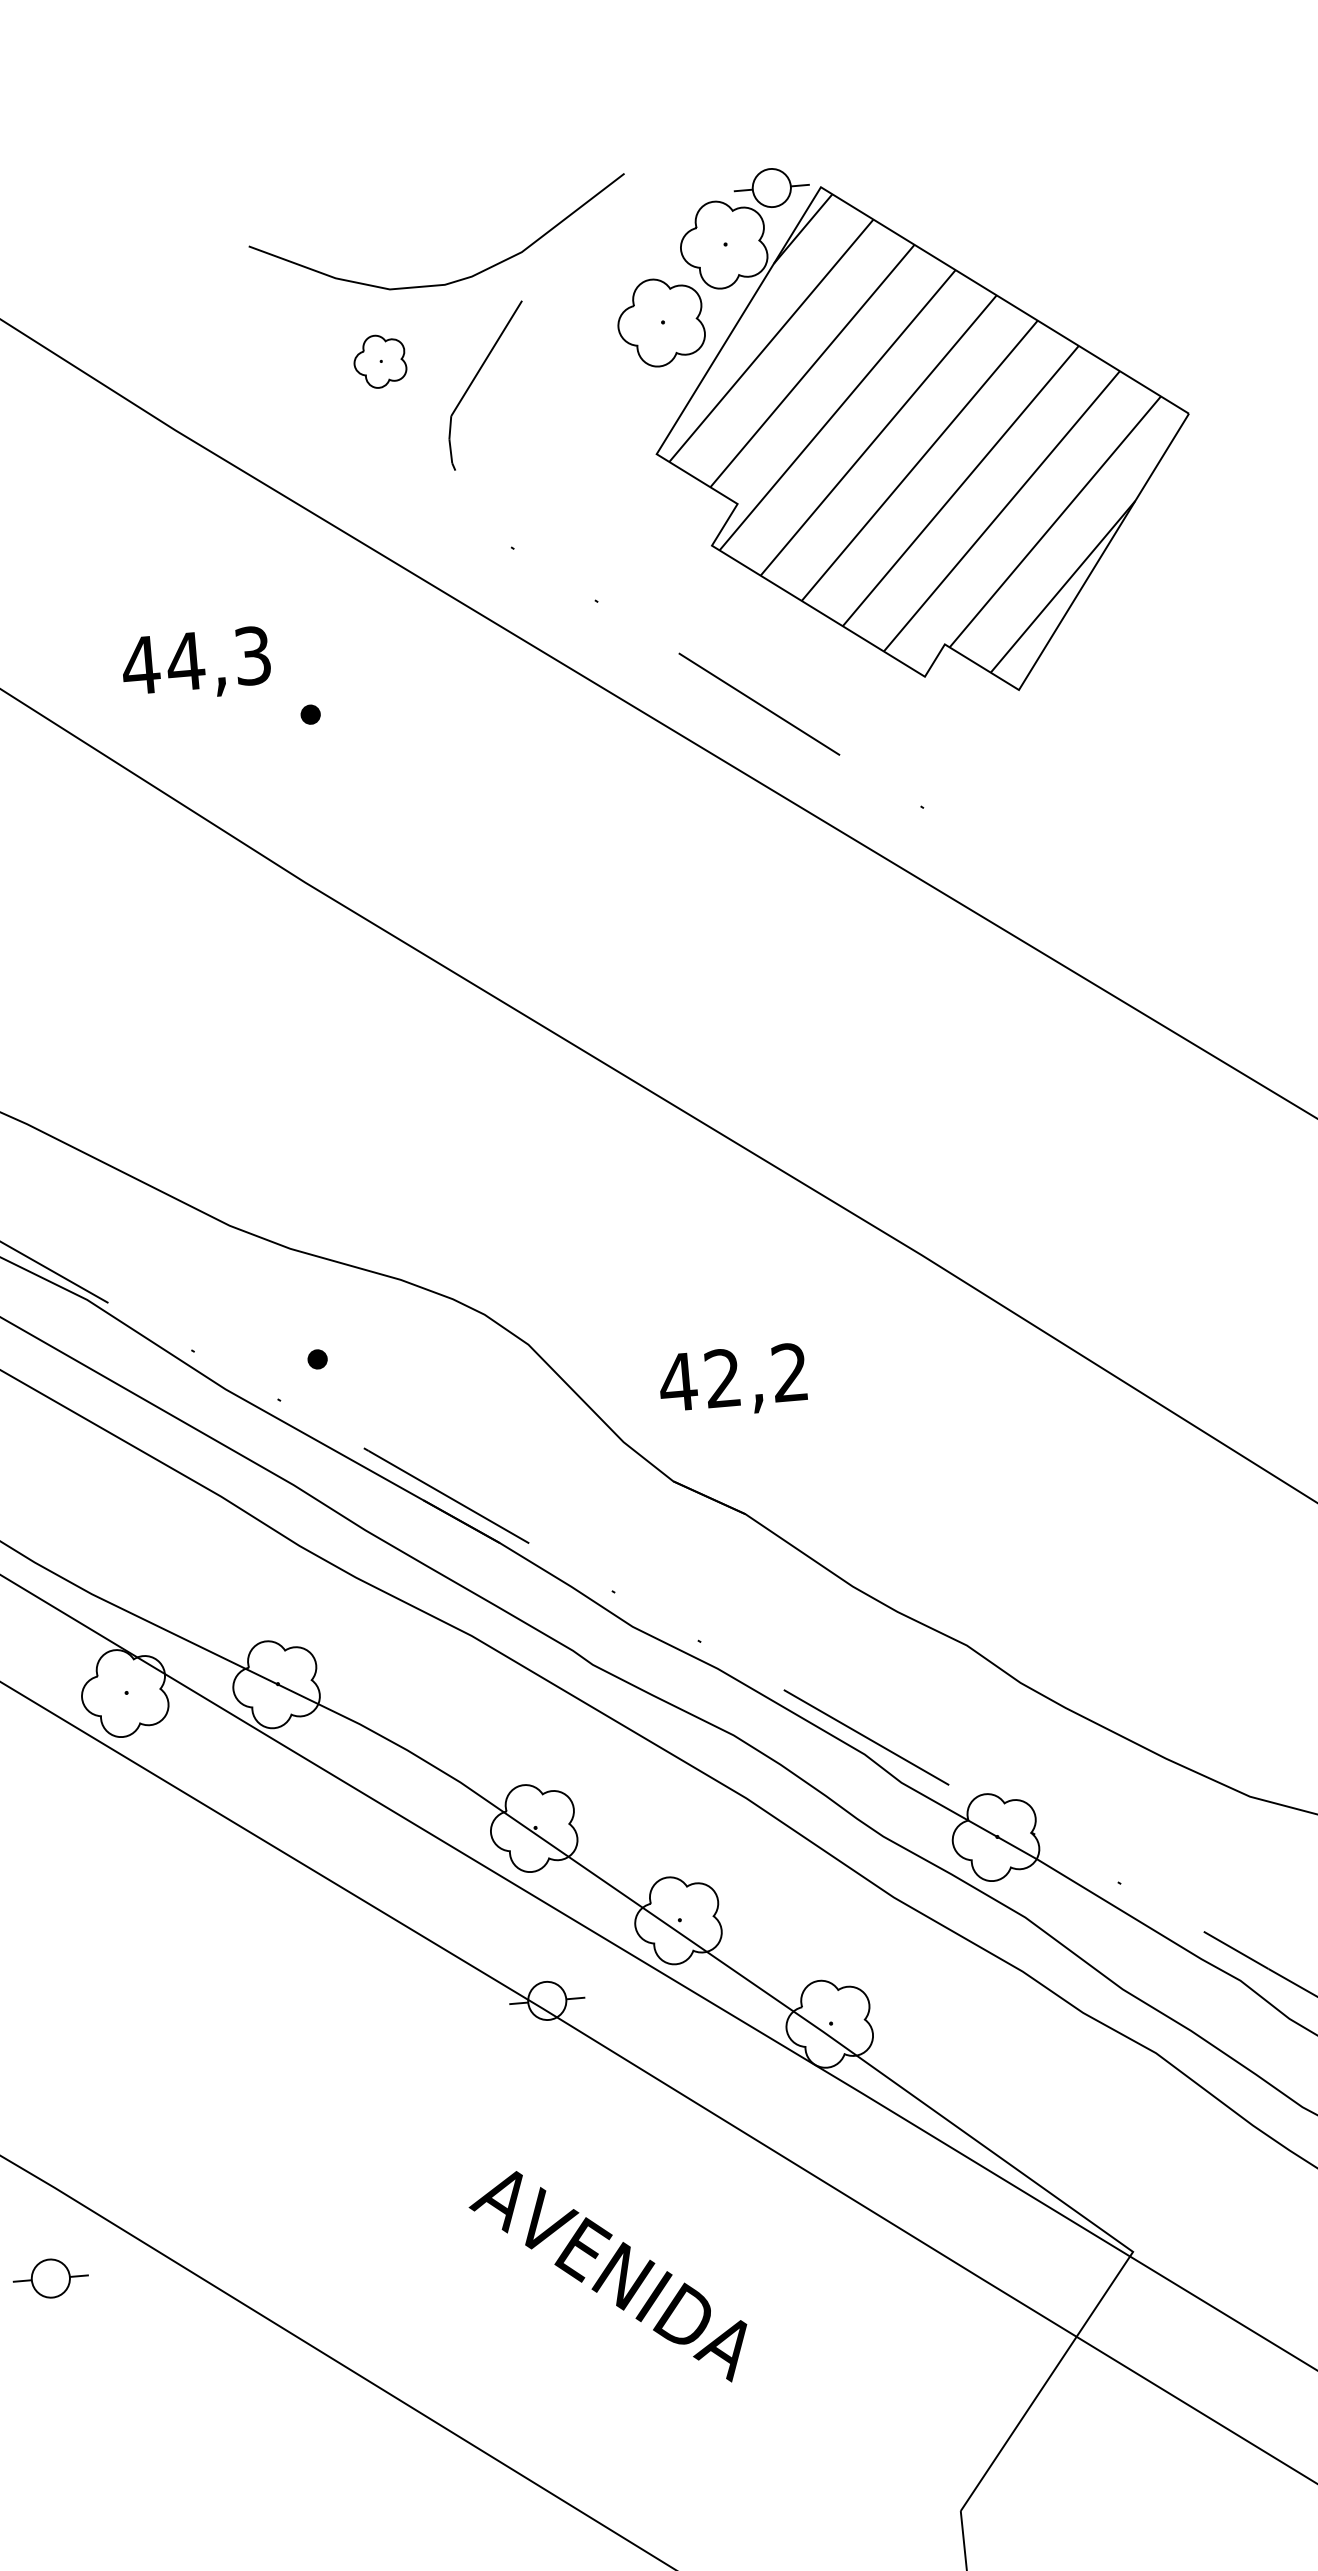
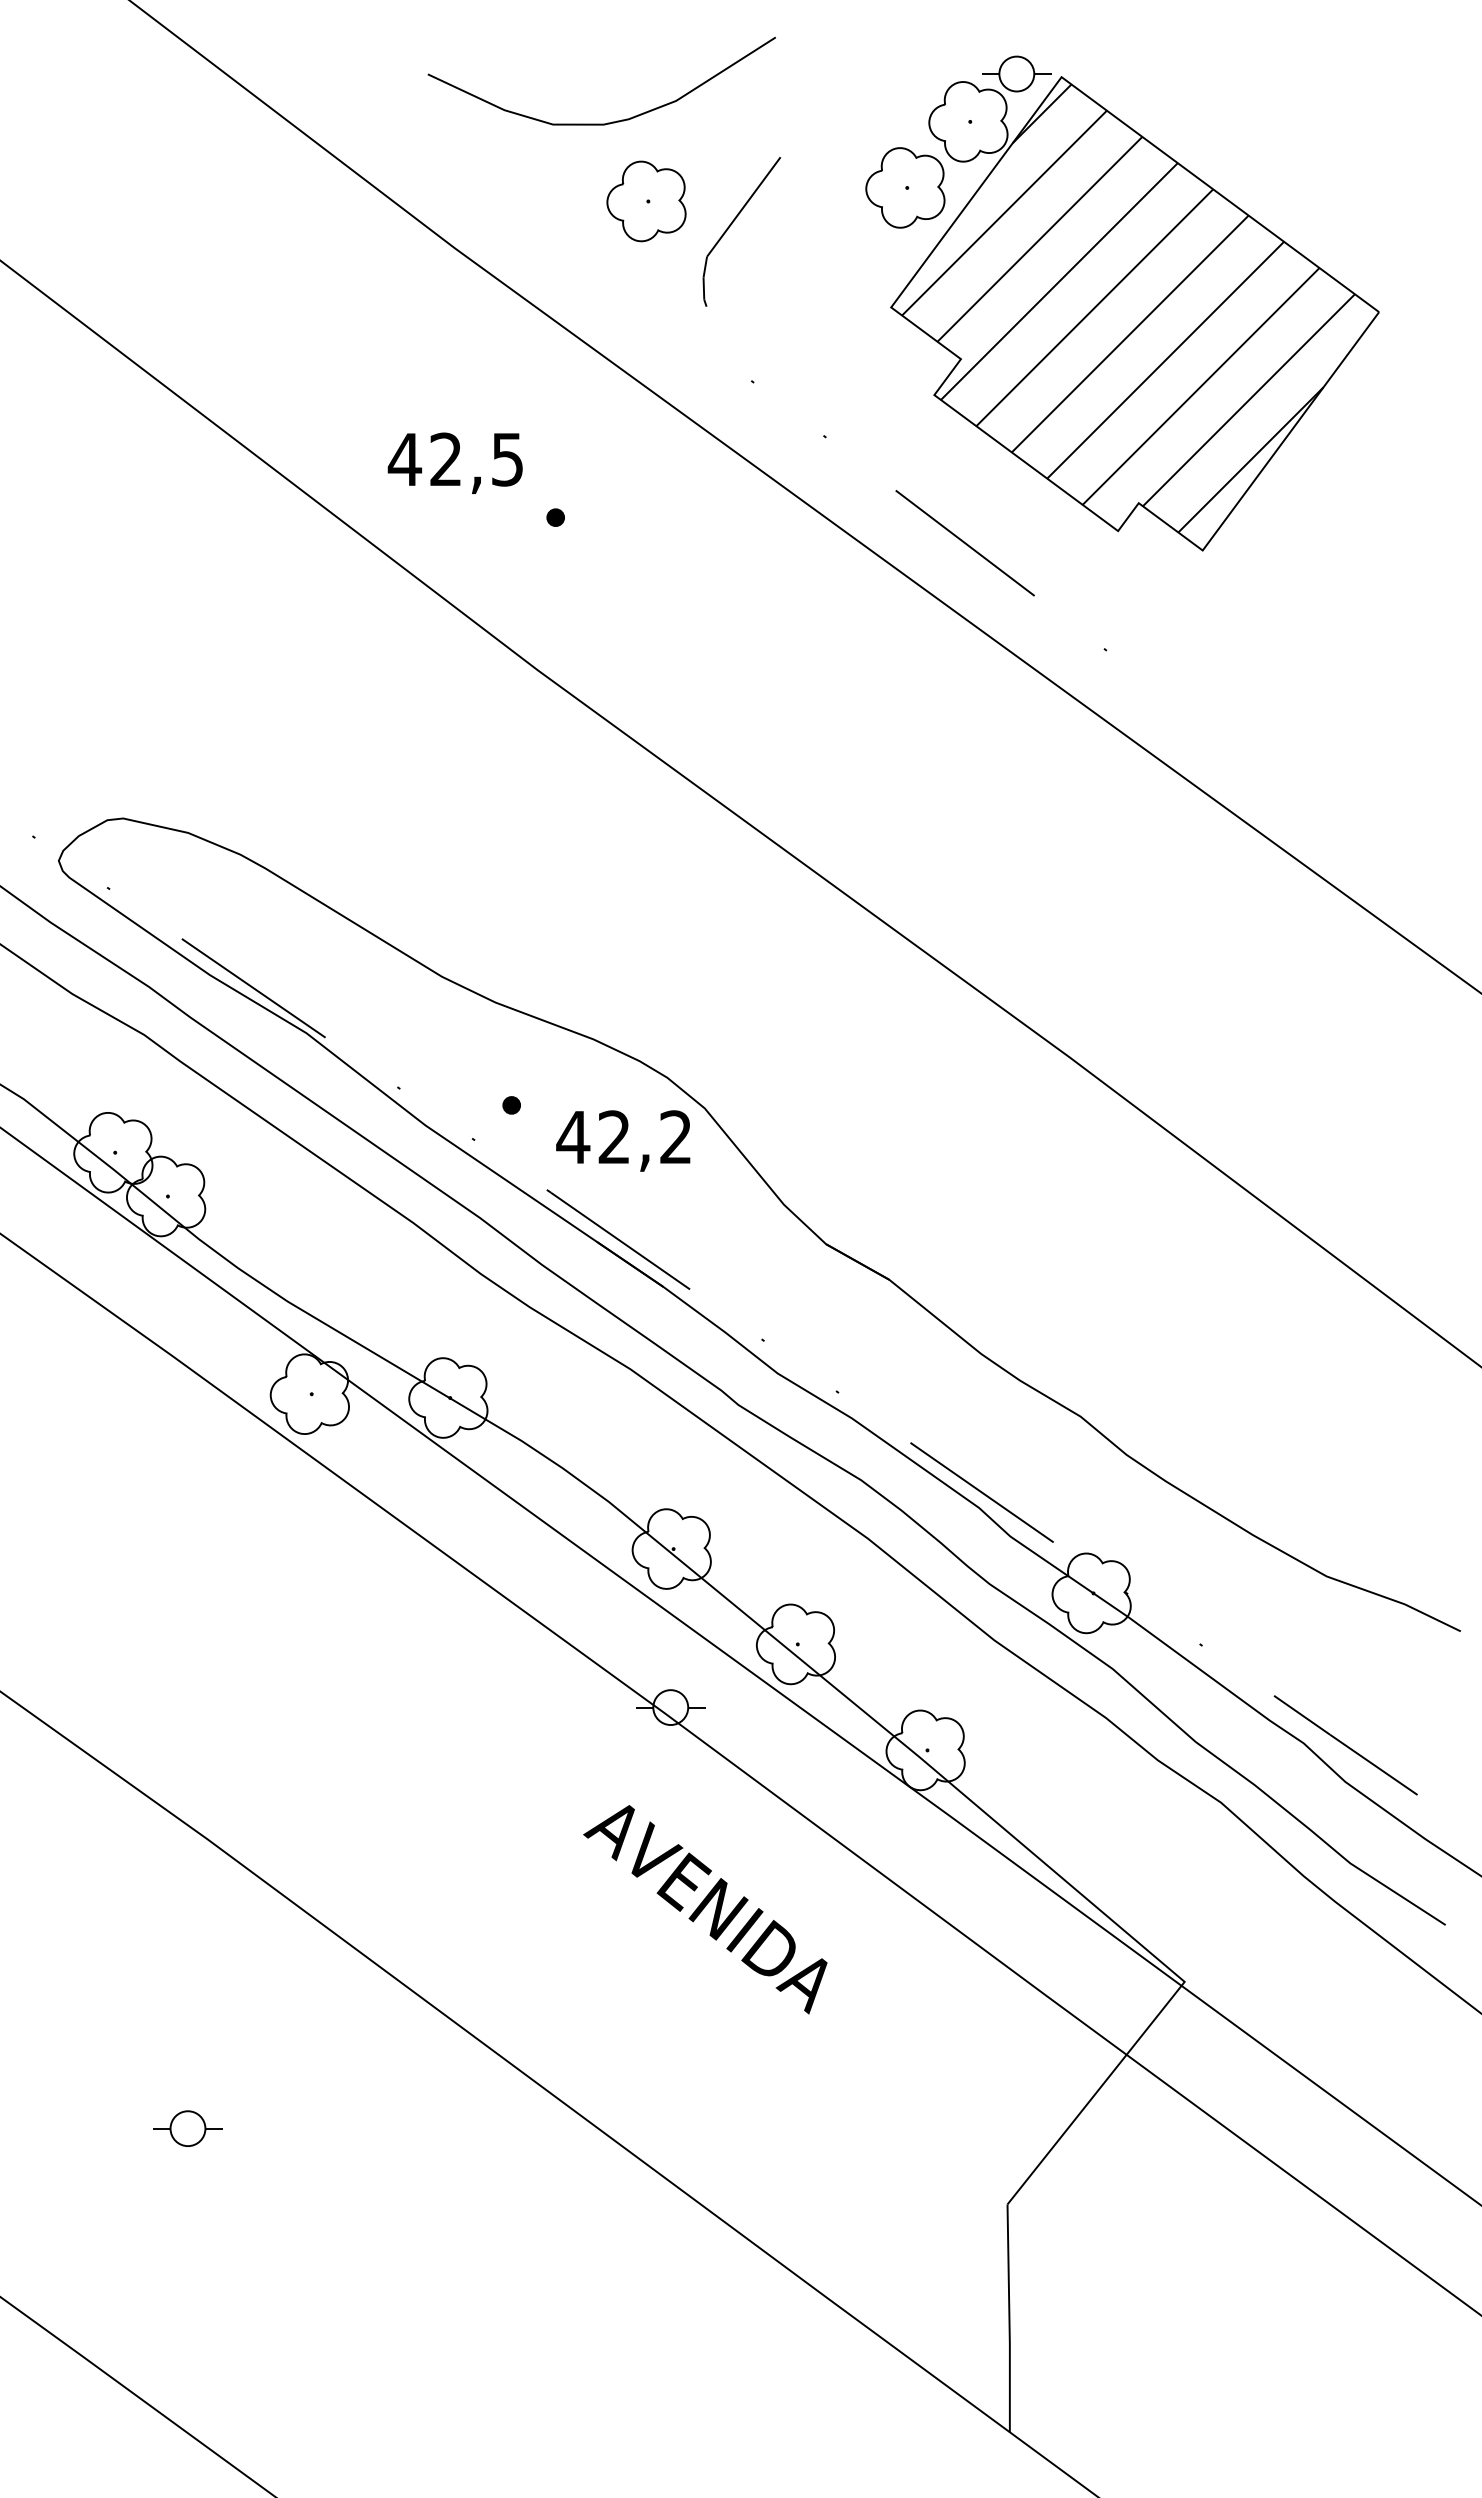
curve: (449, 282) -> (607, 122), moved
part: (380, 361) -> (646, 201), size x1.67
text: (217, 658) -> (475, 459), 44,3 -> 42,5
text: (733, 1381) -> (623, 1140), moved
text: (609, 2277) -> (705, 1909), moved
part: (50, 2278) -> (187, 2128), moved

